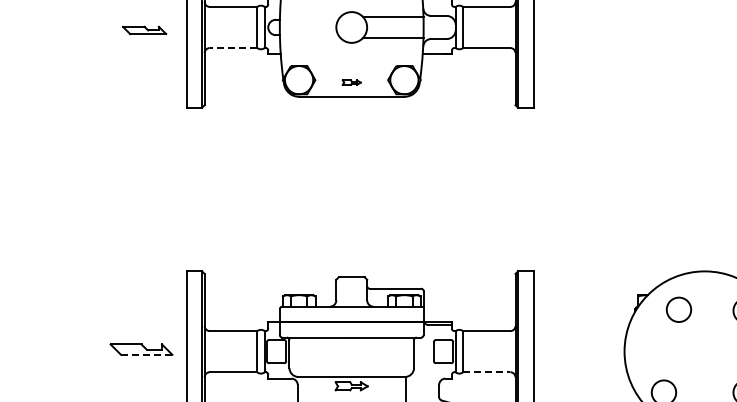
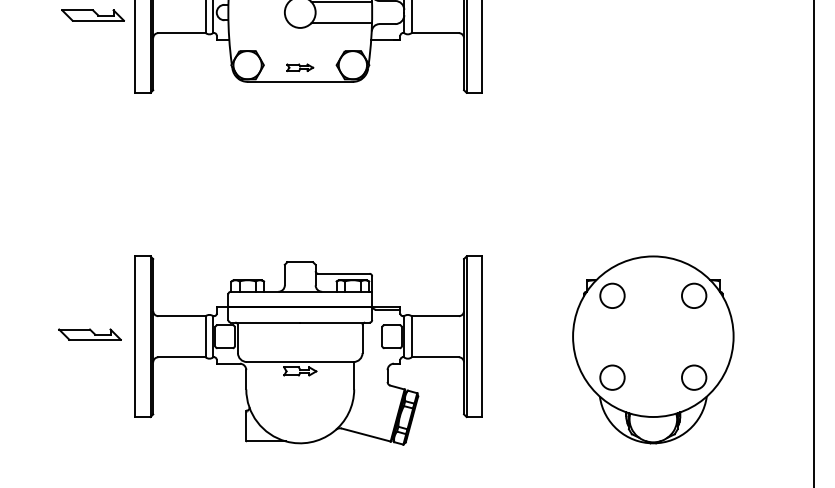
part: (143, 30) -> (92, 15), size x1.43
line: (233, 48) -> (182, 33), dashed -> solid
part: (351, 82) -> (300, 67), size x1.43
circle: (678, 309) -> (612, 295), moved
line: (146, 354) -> (95, 339), dashed -> solid
line: (486, 372) -> (435, 357), dashed -> solid

